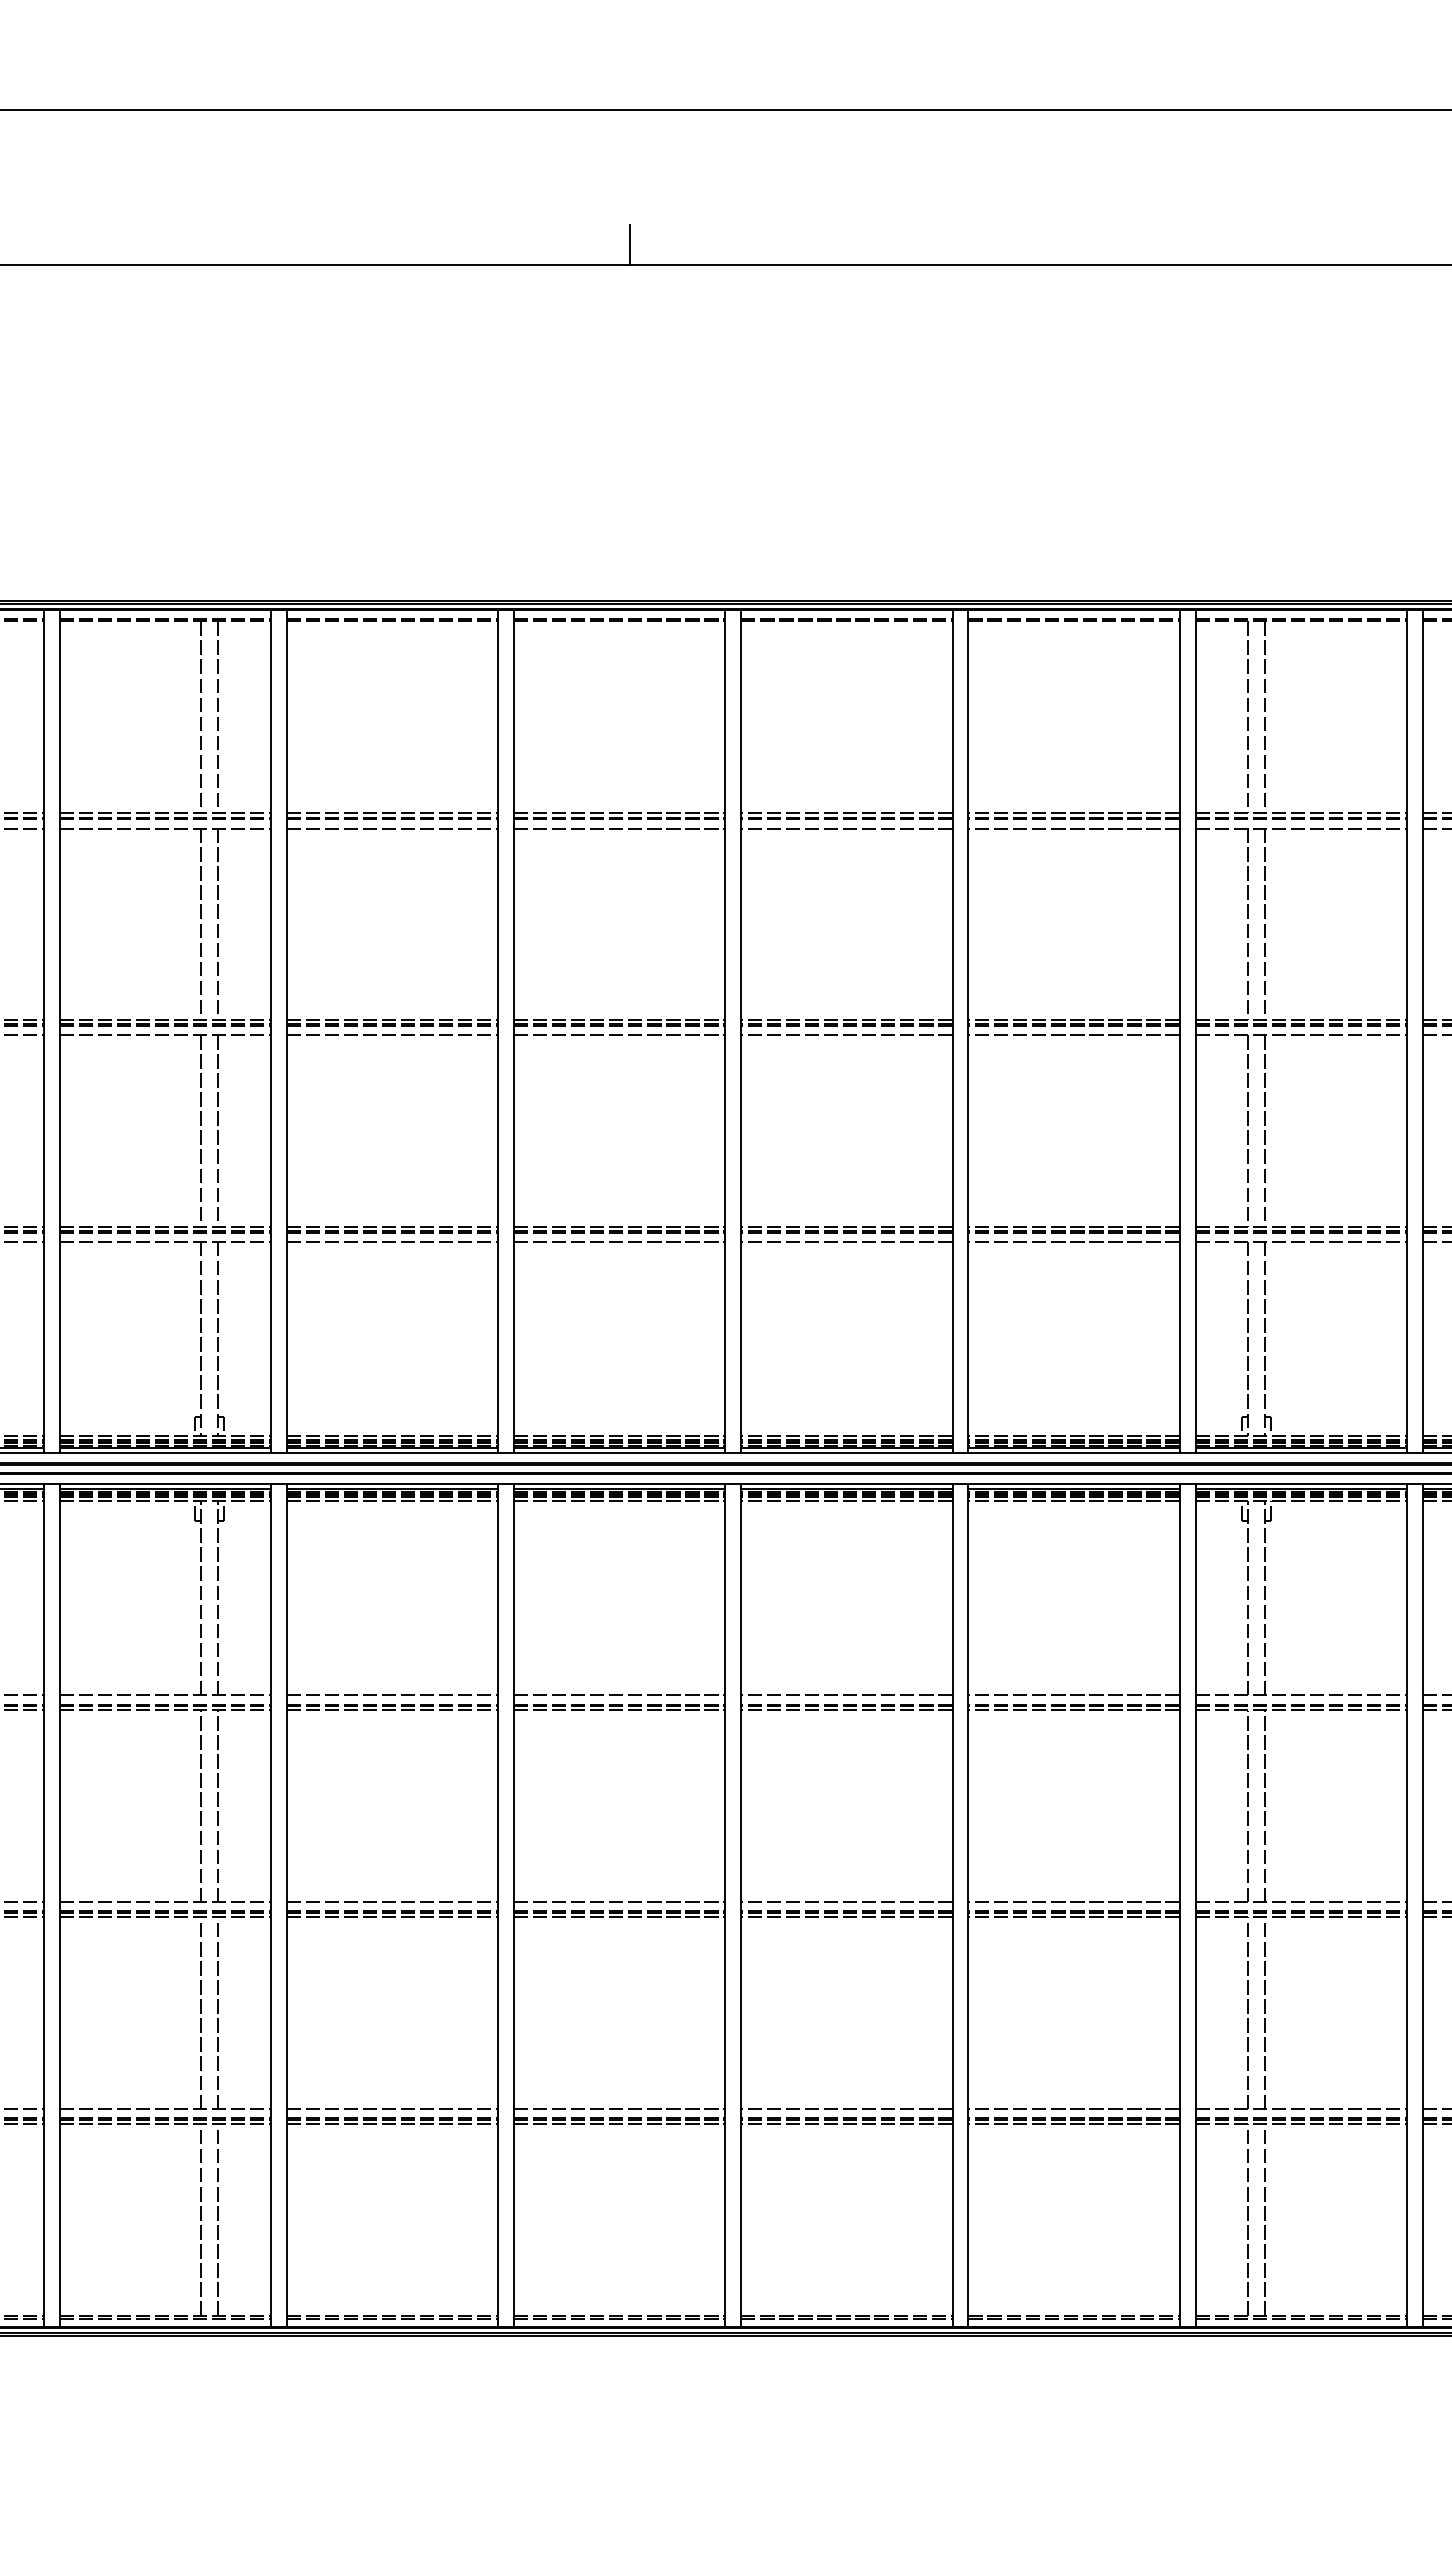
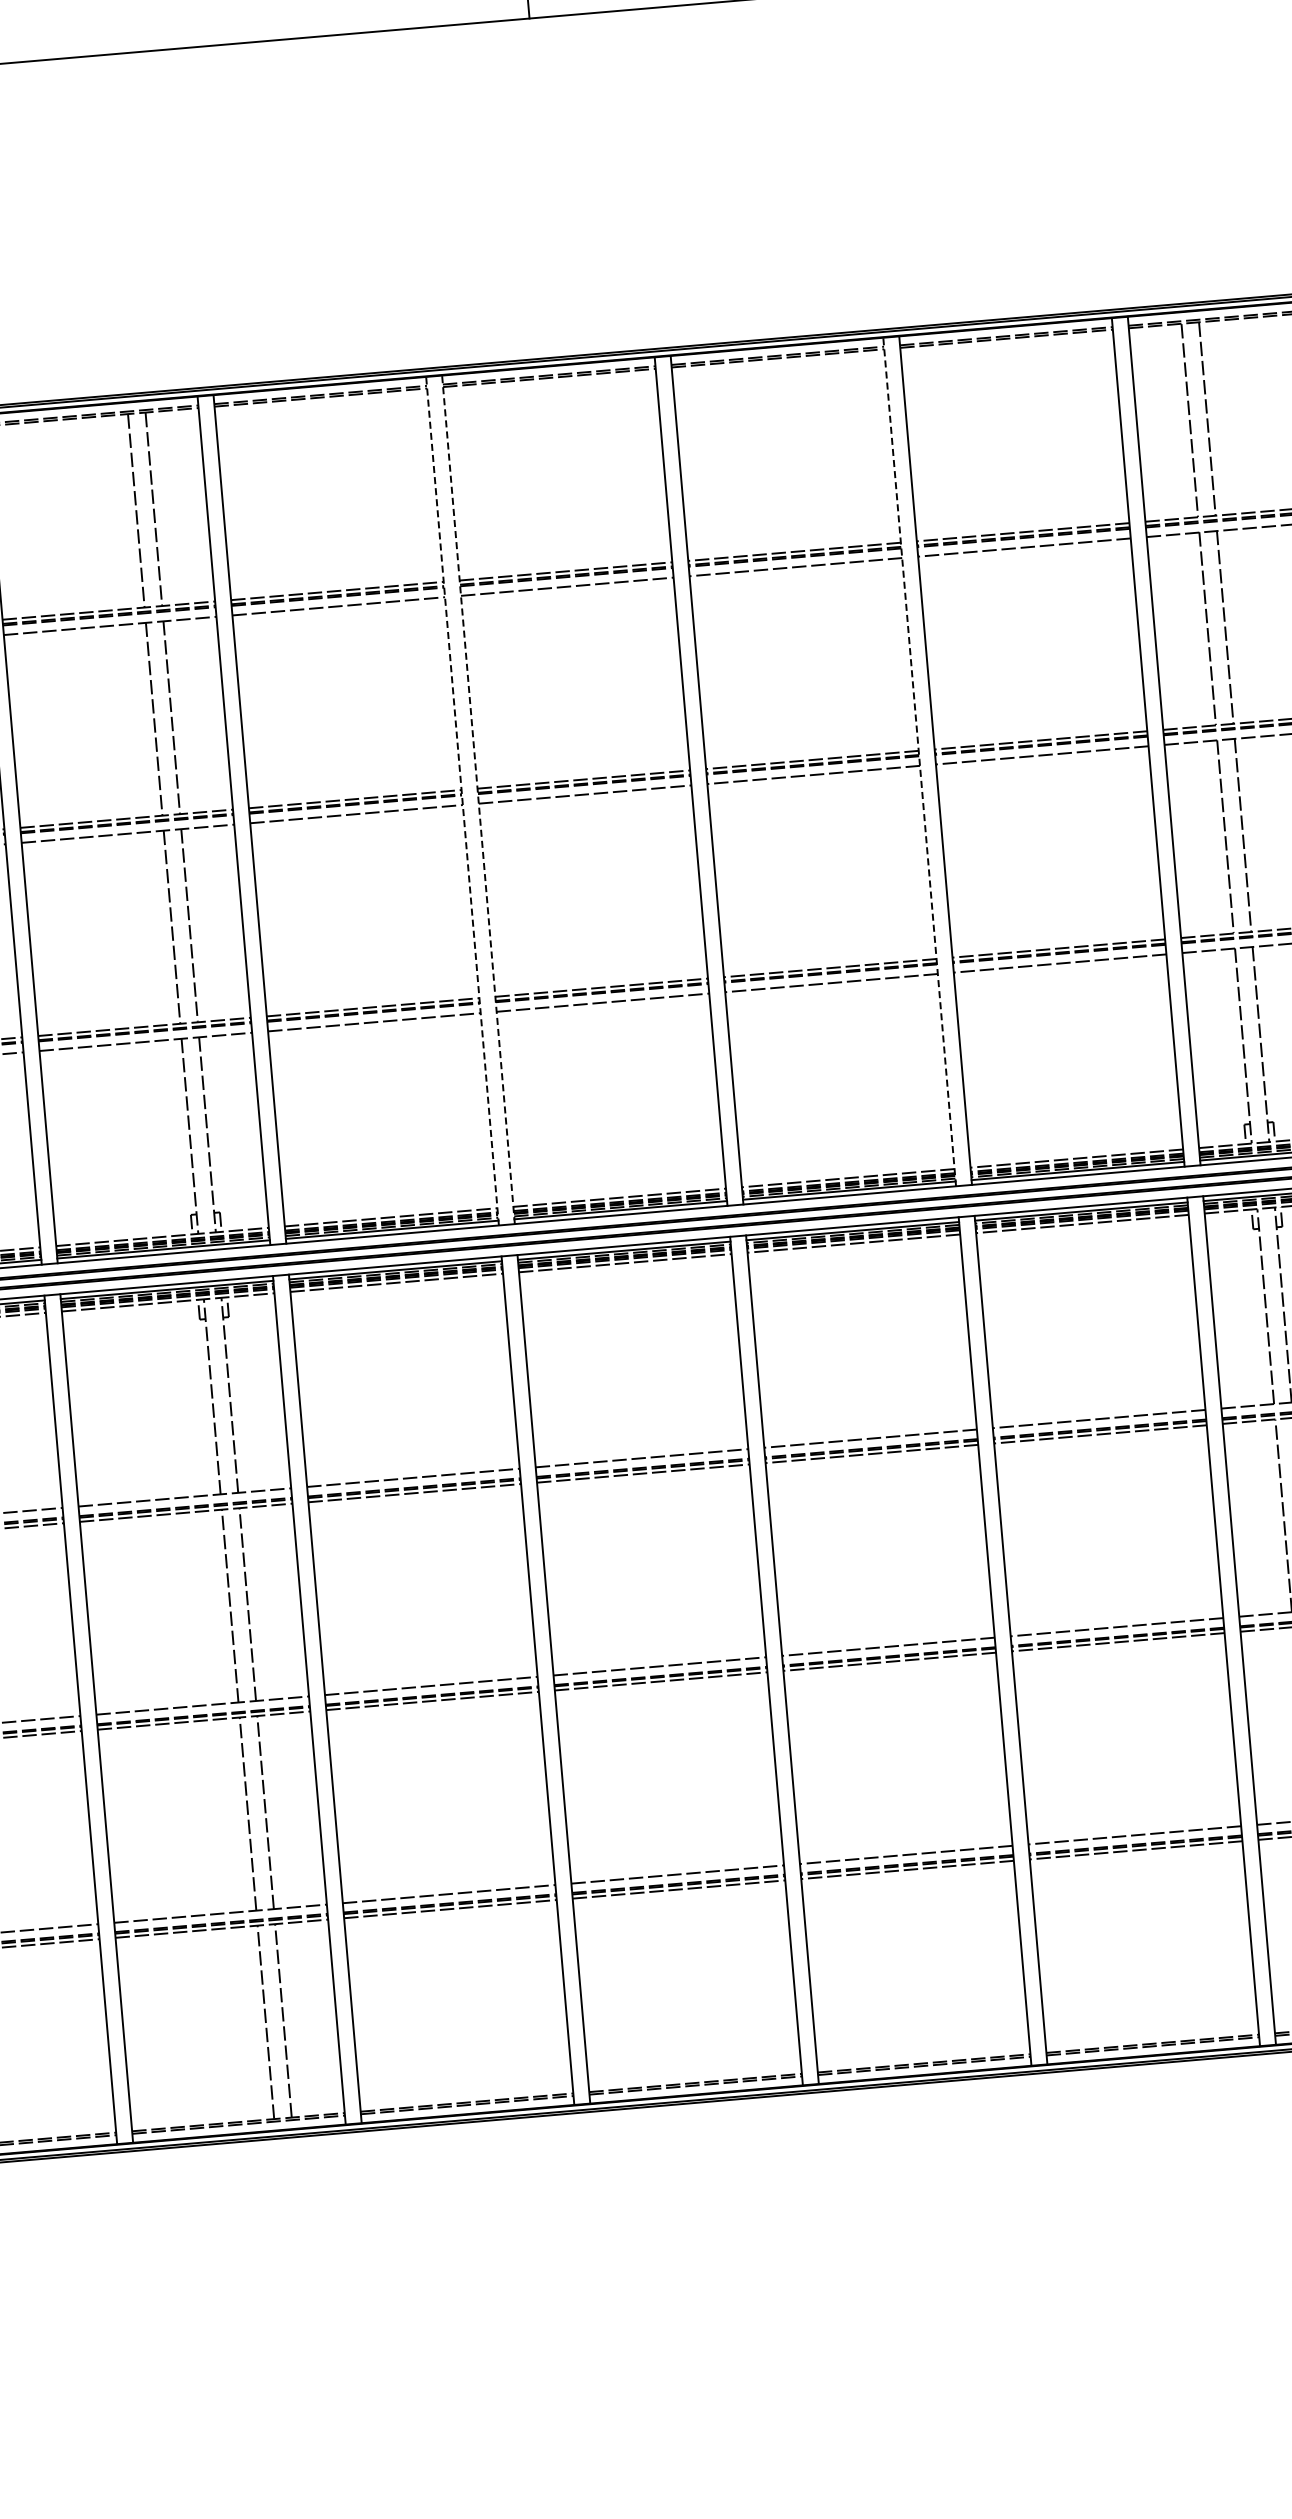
line: (498, 1031) -> (462, 801), solid -> dashed
line: (513, 1031) -> (478, 799), solid -> dashed
line: (952, 1031) -> (919, 762), solid -> dashed

